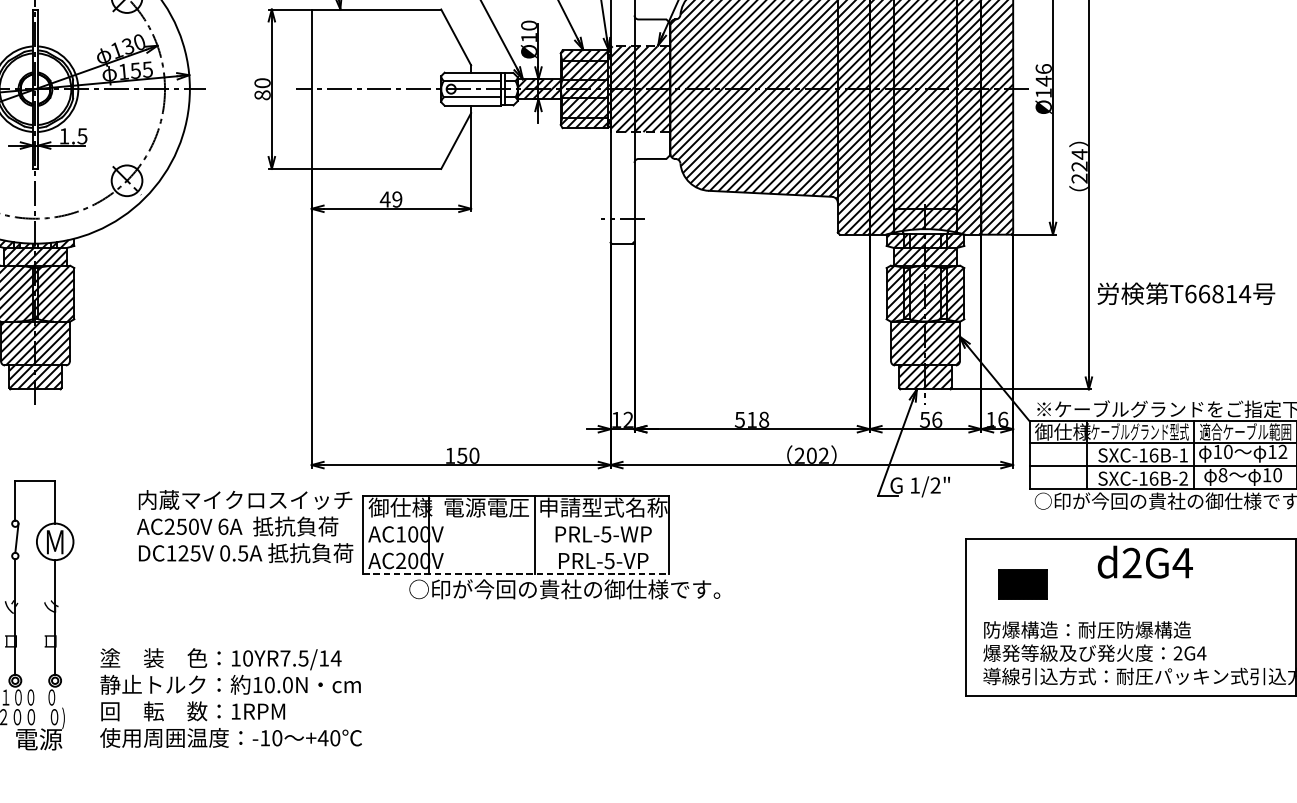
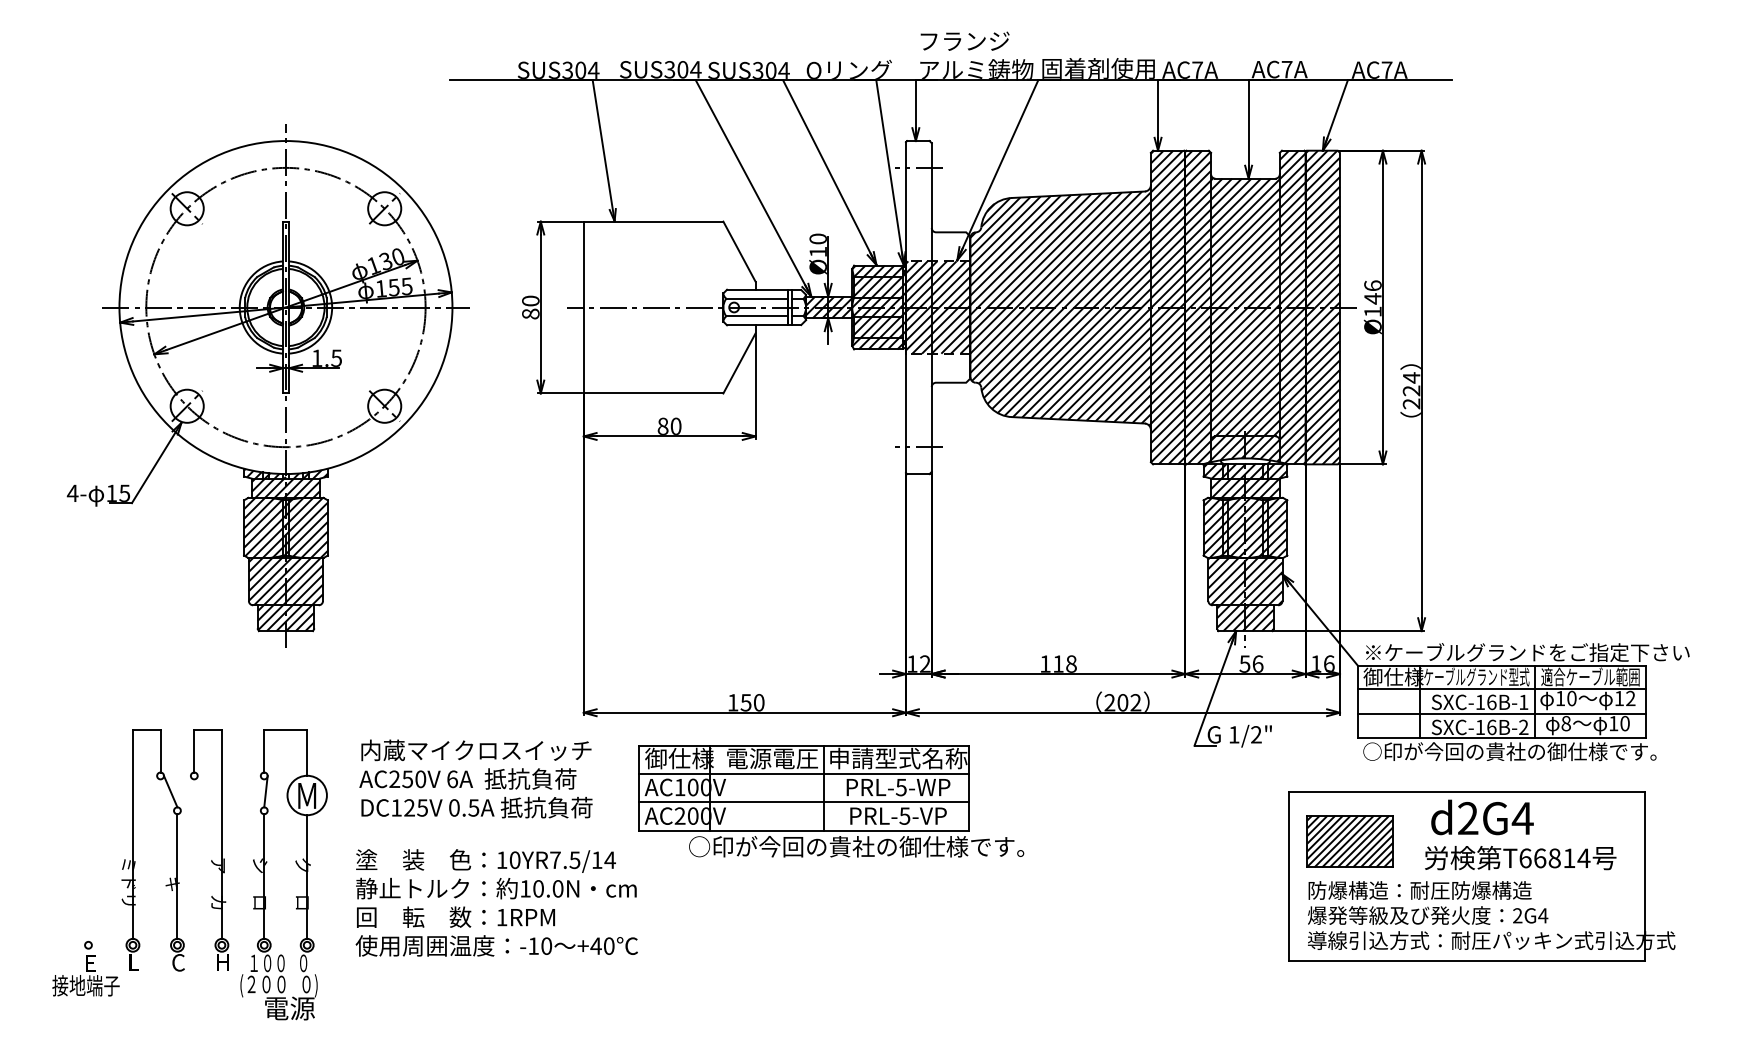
text: (391, 198) -> (669, 425), 49 -> 80
text: (1186, 294) -> (1520, 858), moved
text: (739, 419) -> (1044, 663), 518 -> 118
line: (515, 521) -> (803, 773), added
text: (244, 526) -> (475, 778), moved
line: (515, 548) -> (803, 802), added
line: (516, 574) -> (804, 830), dashed -> solid
part: (1022, 584) -> (1349, 841), size x1.67
text: (230, 697) -> (496, 902), moved

